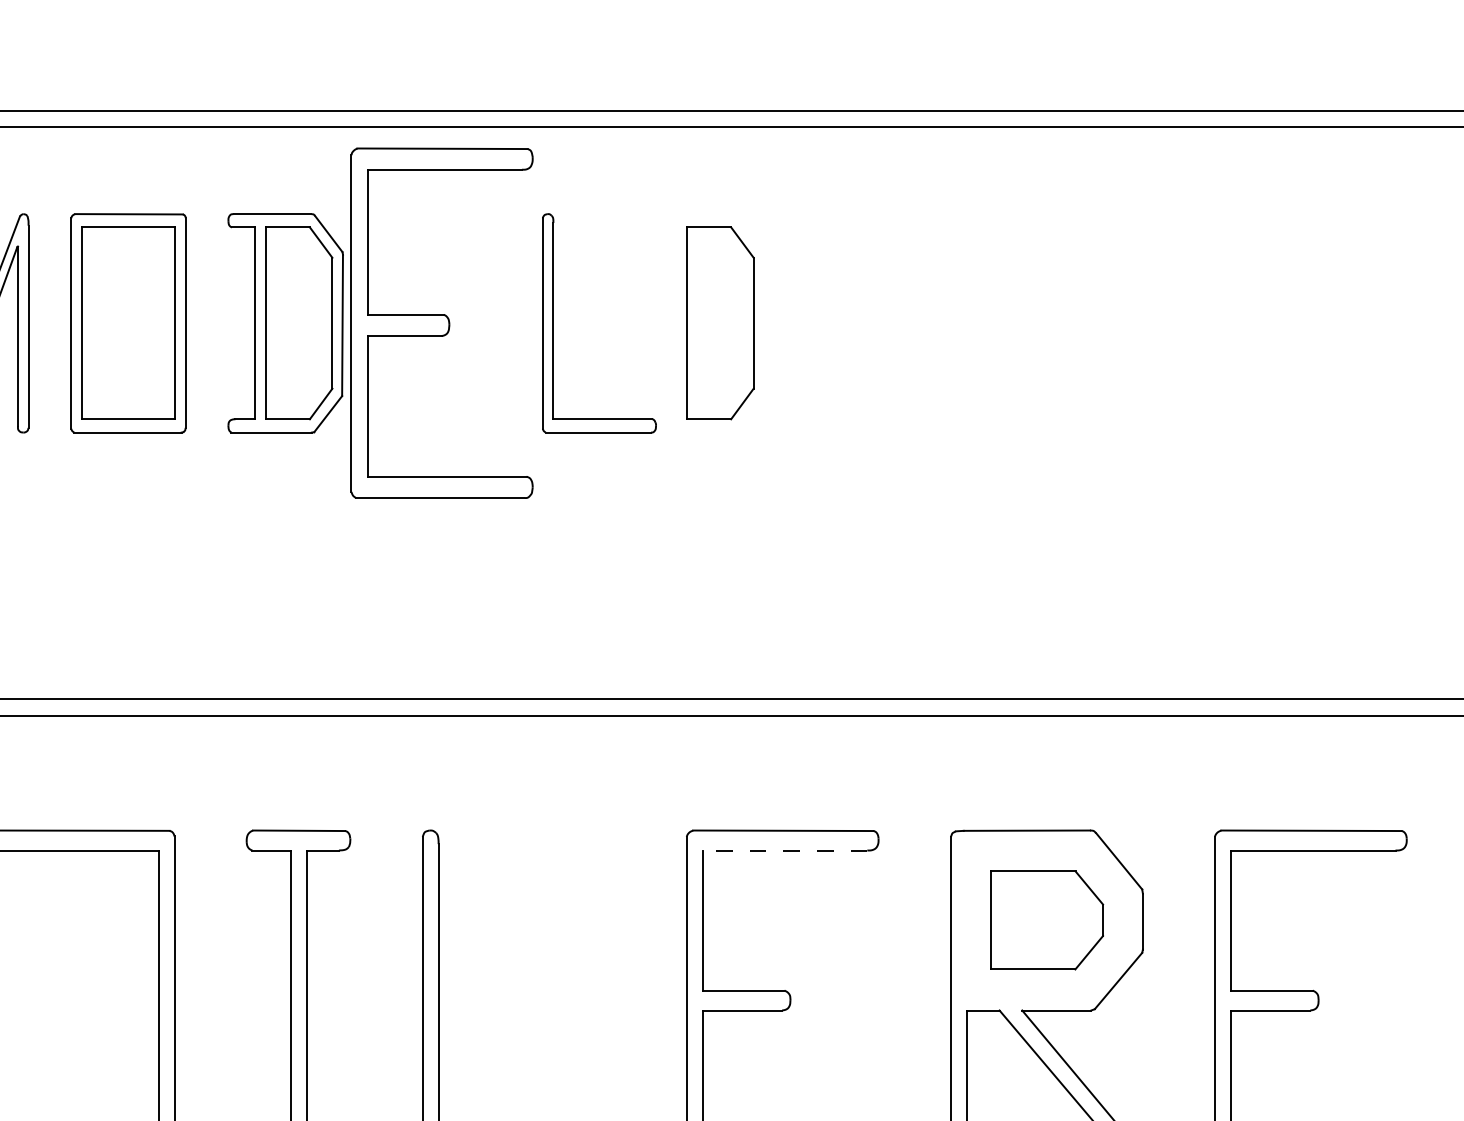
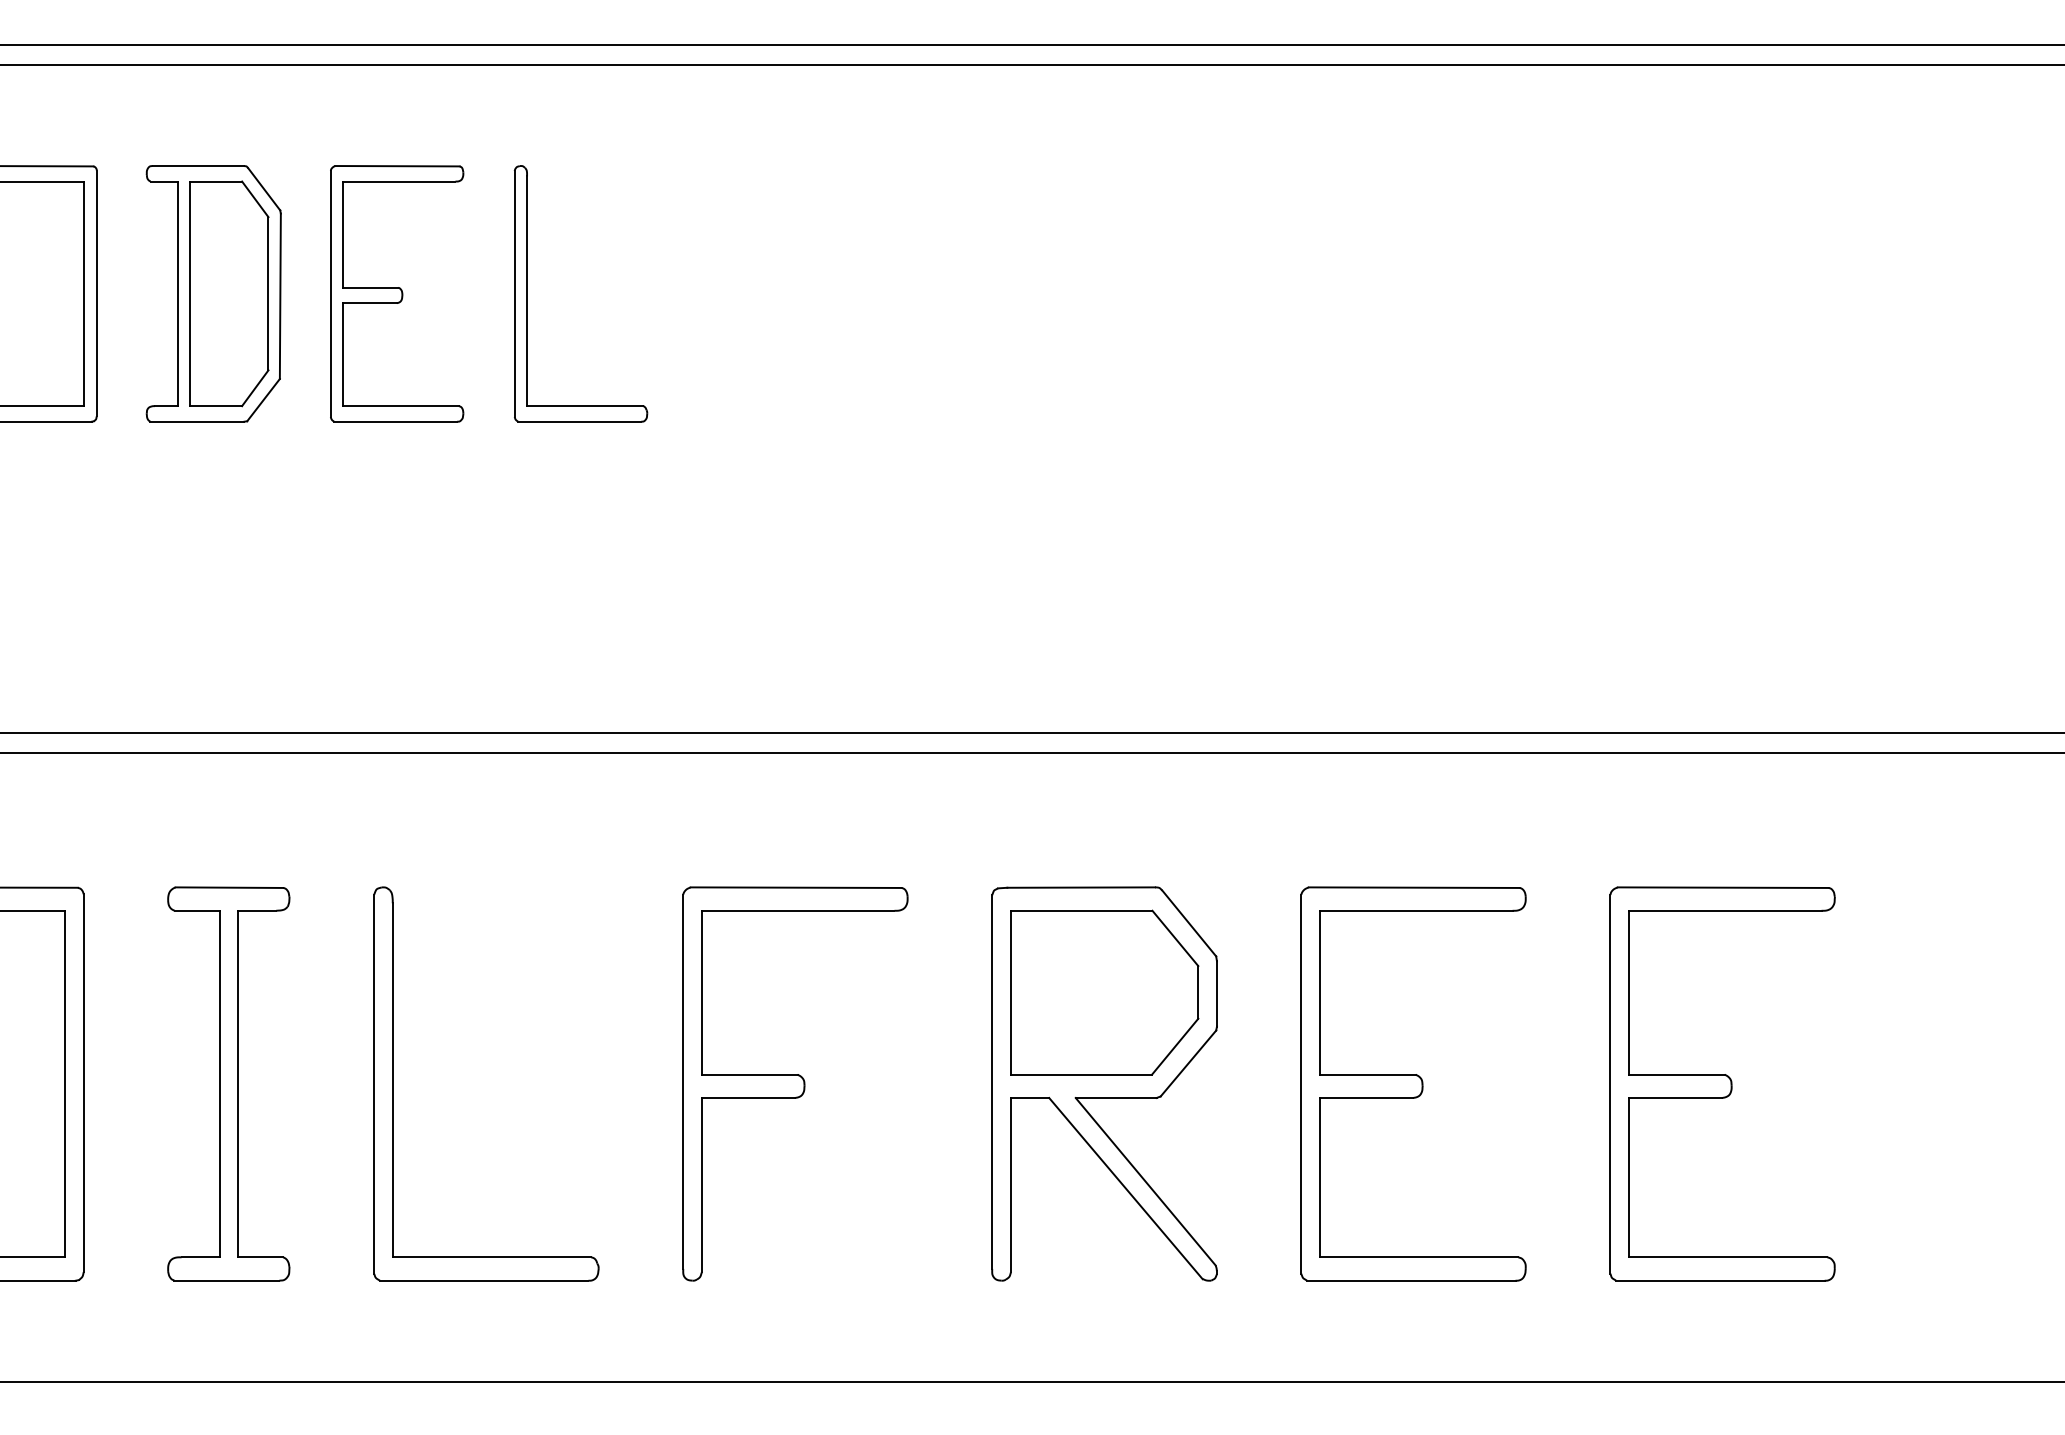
part: (442, 323) -> (397, 293), size x0.62
part: (720, 323) -> (722, 293), removed
line: (784, 850) -> (797, 910), dashed -> solid
part: (1046, 920) -> (1104, 992), size x1.43

